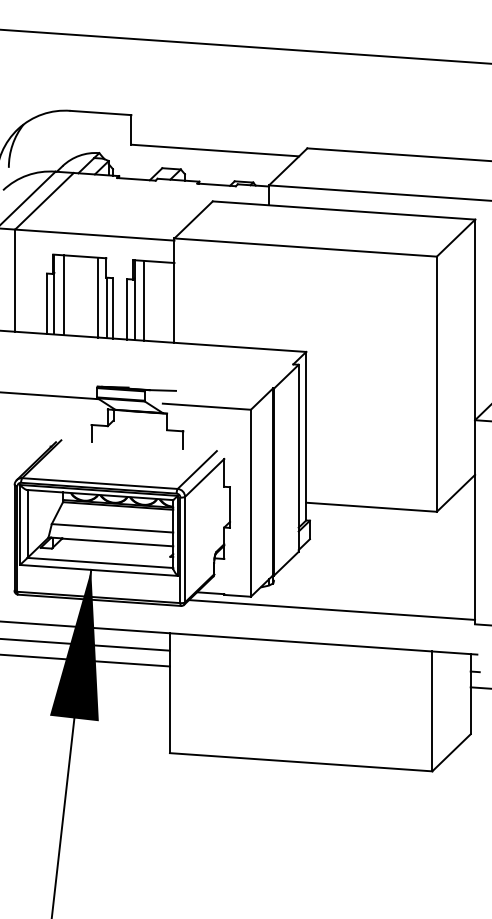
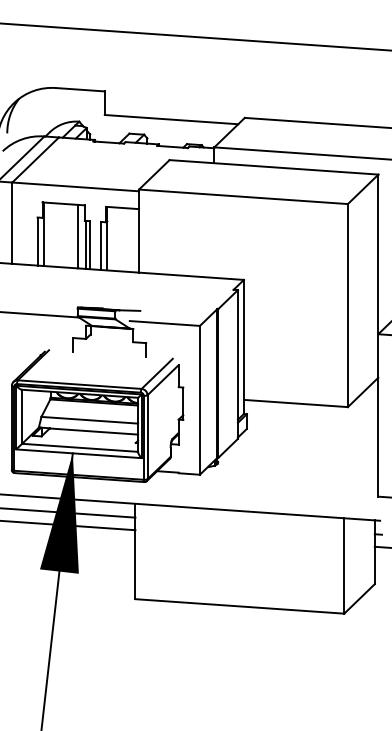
line: (63, 295) -> (50, 234), removed
line: (143, 300) -> (114, 238), removed
line: (332, 609) -> (264, 484), removed

